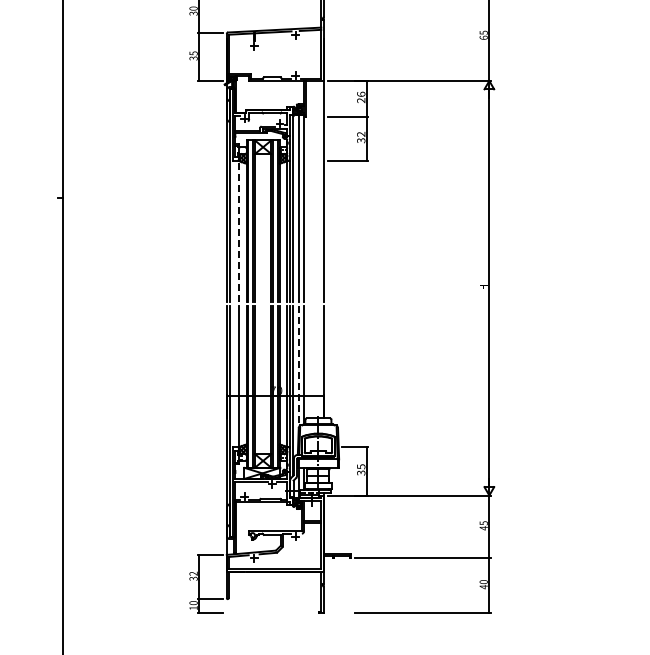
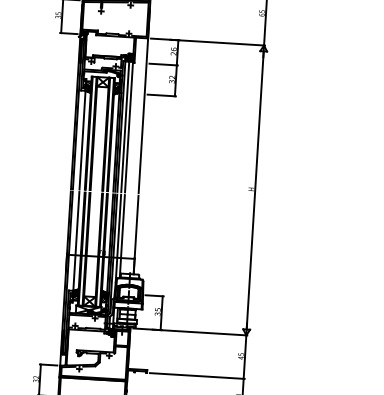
line: (238, 231) -> (82, 140), dashed -> solid
line: (298, 368) -> (118, 238), dashed -> solid

